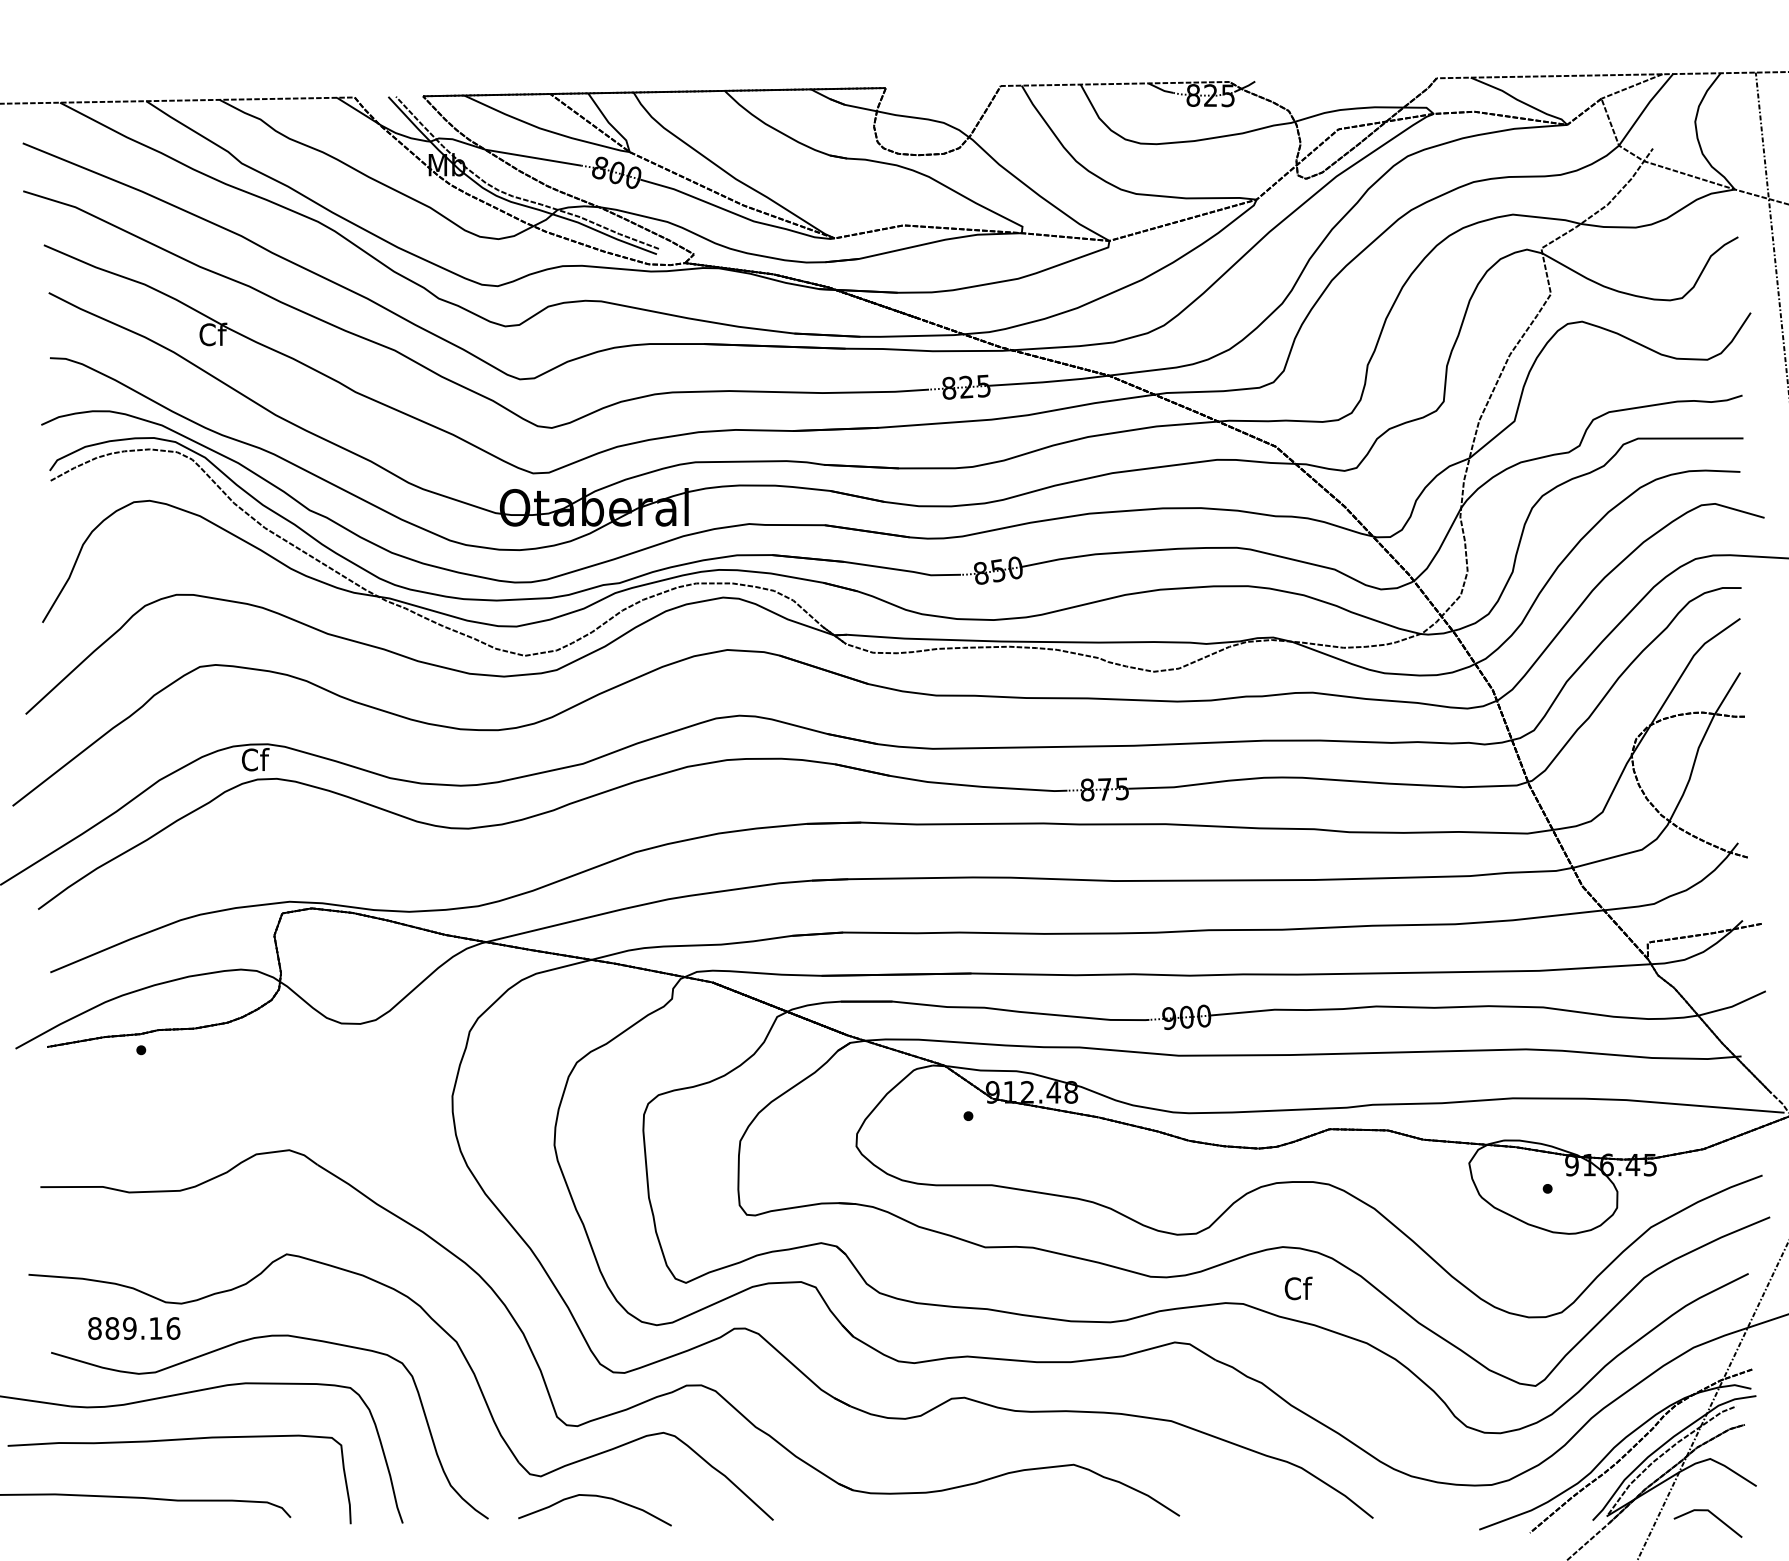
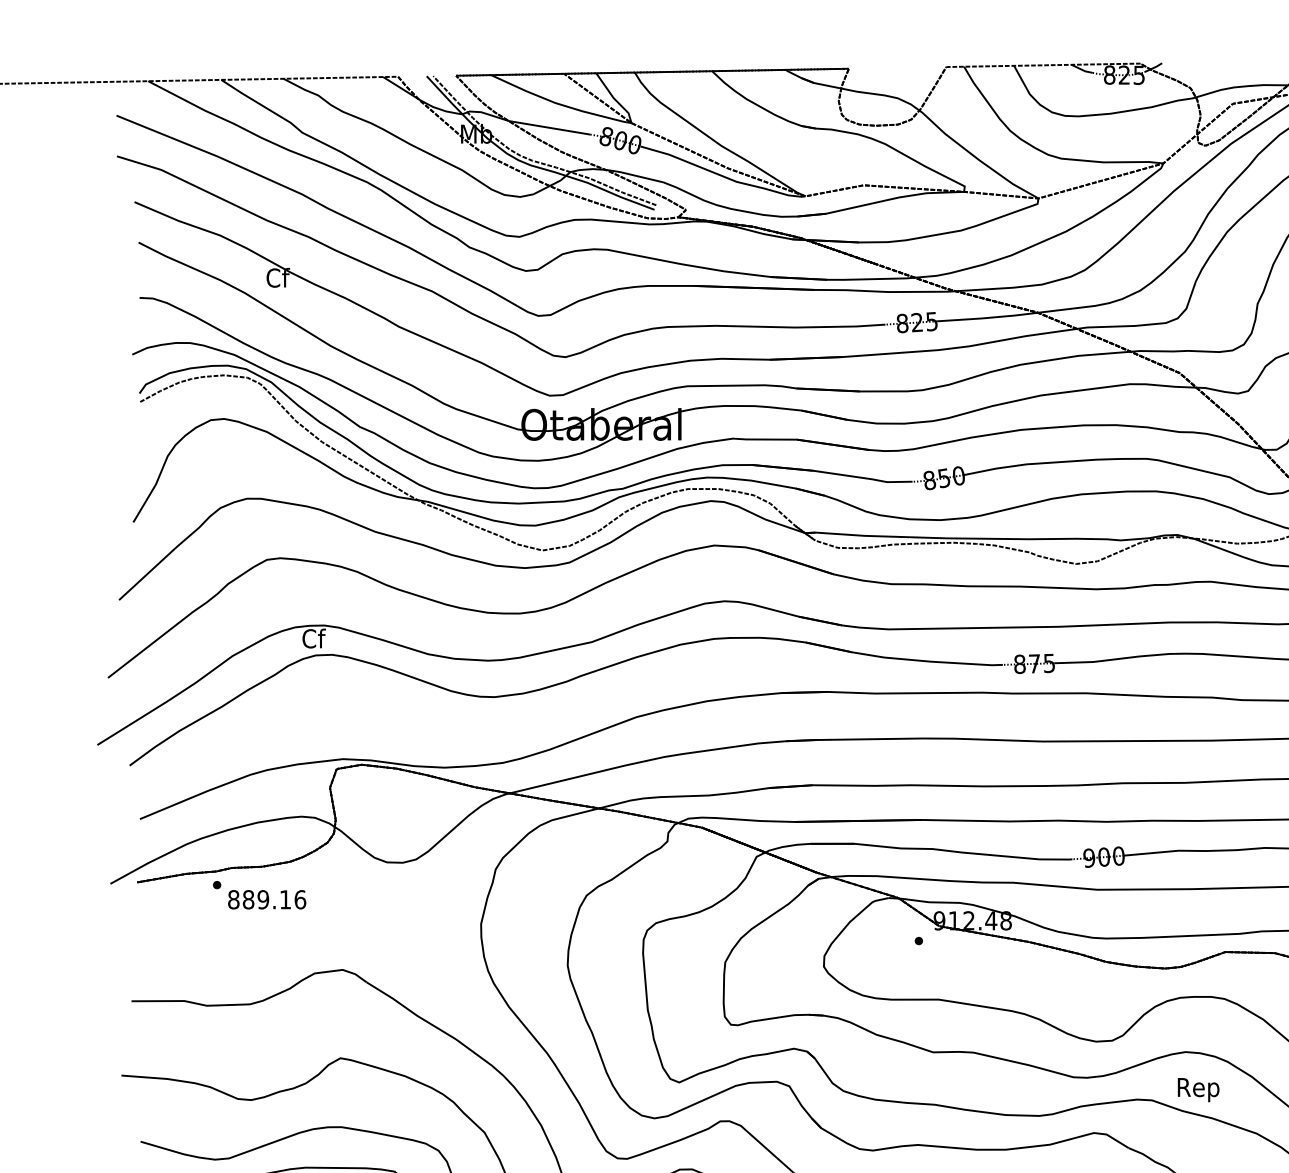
text: (1297, 1291) -> (1198, 1089), Cf -> Rep
text: (134, 1328) -> (267, 899), moved

